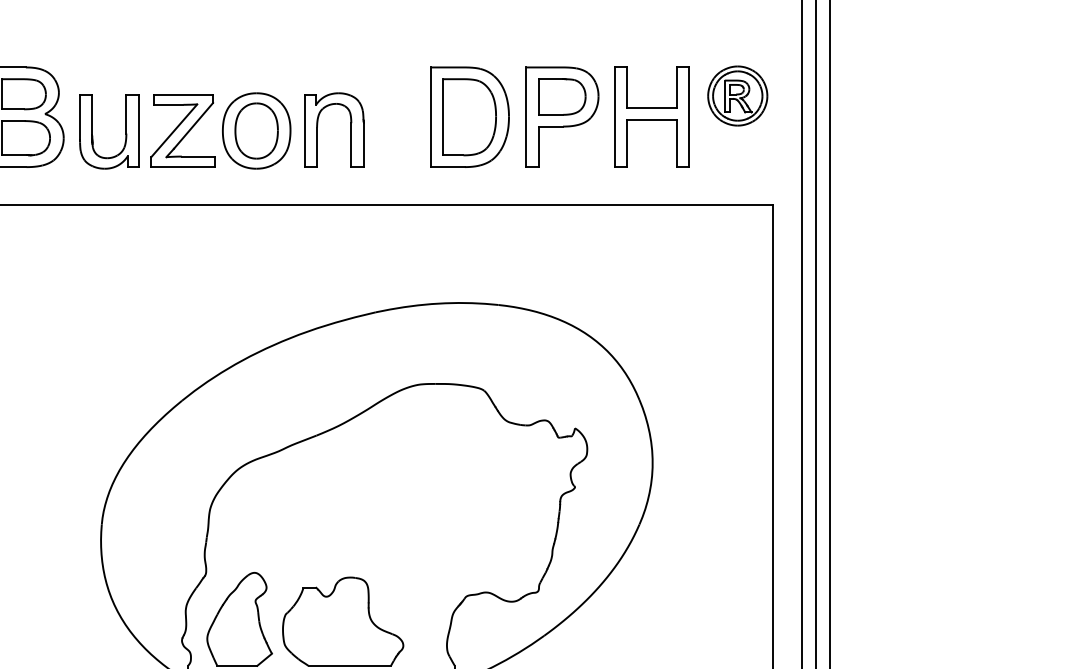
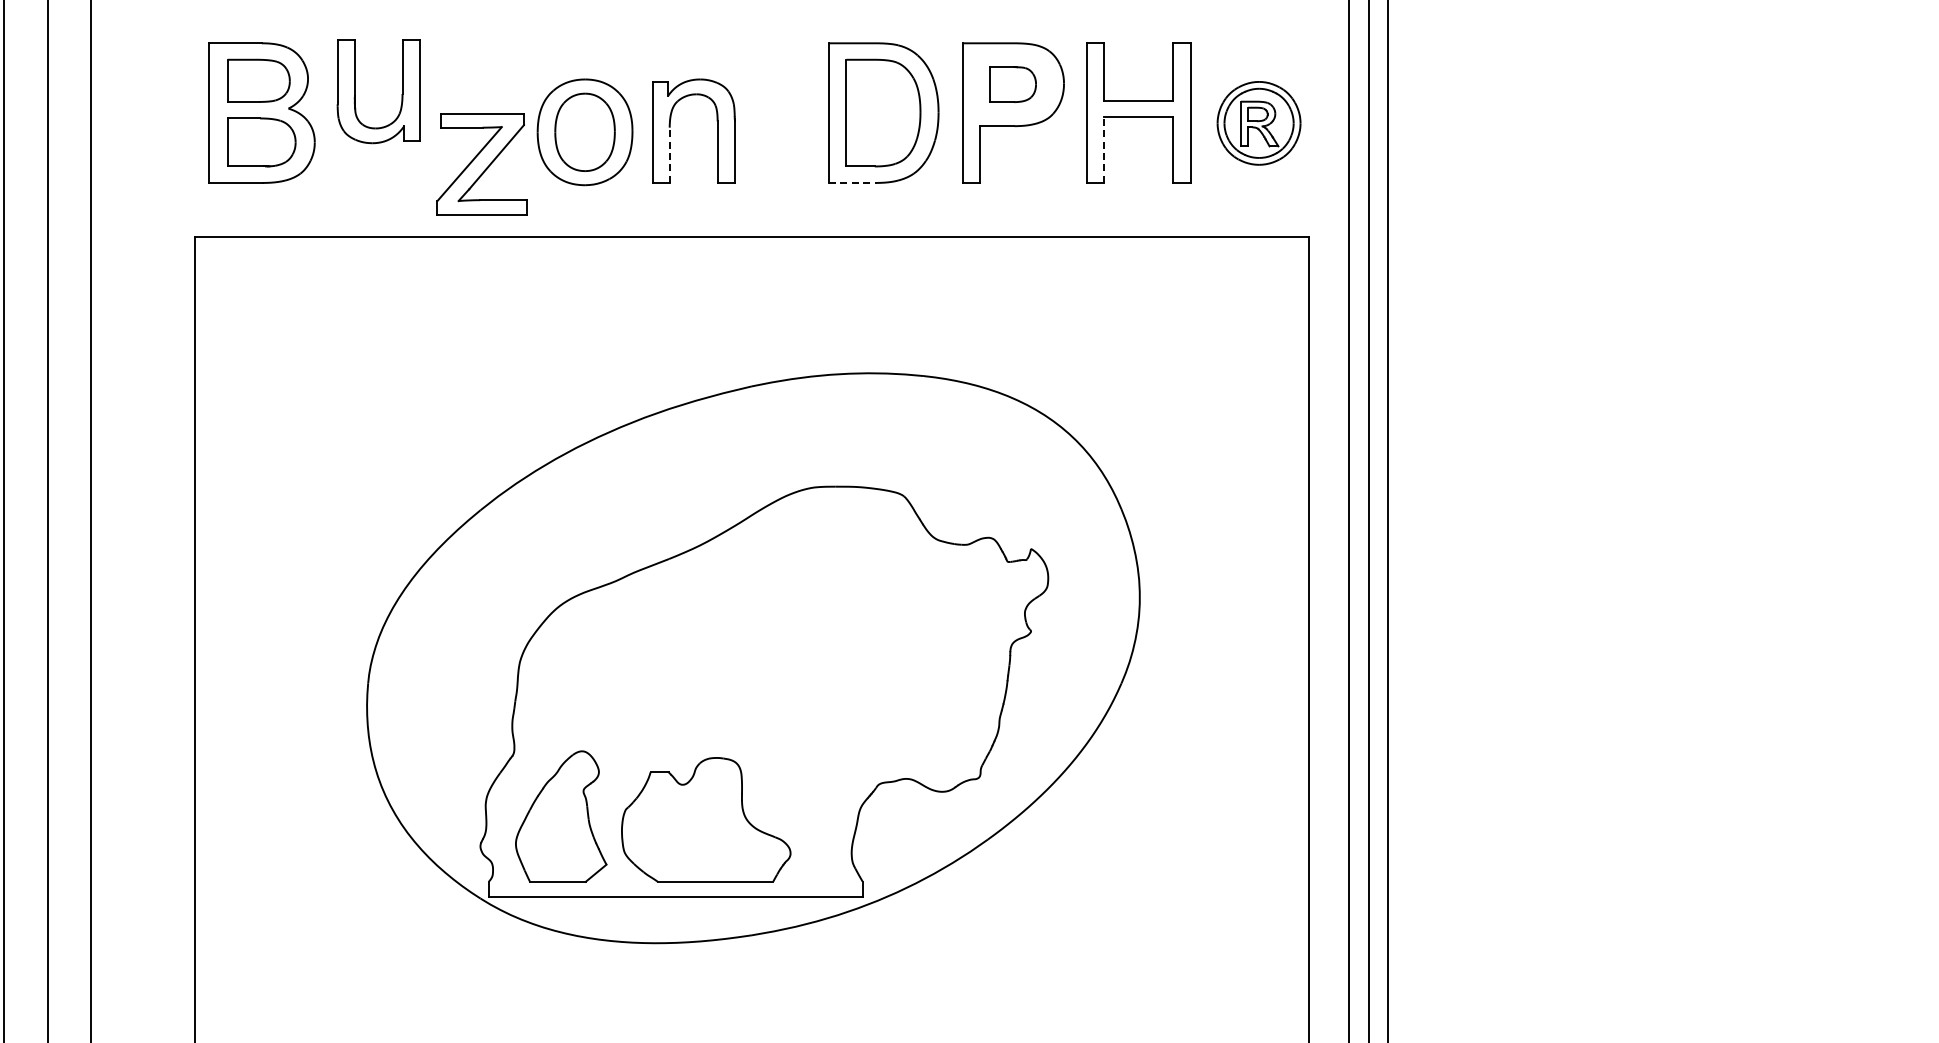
part: (561, 96) -> (1012, 84), size x0.7
part: (737, 96) -> (1258, 123), moved
part: (92, 131) -> (355, 91), moved
part: (182, 131) -> (481, 164), moved
line: (627, 143) -> (1104, 150), solid -> dashed
line: (316, 147) -> (669, 155), solid -> dashed
line: (447, 166) -> (852, 182), solid -> dashed

